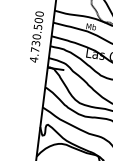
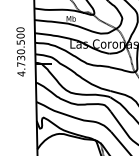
text: (36, 36) -> (20, 51), moved

